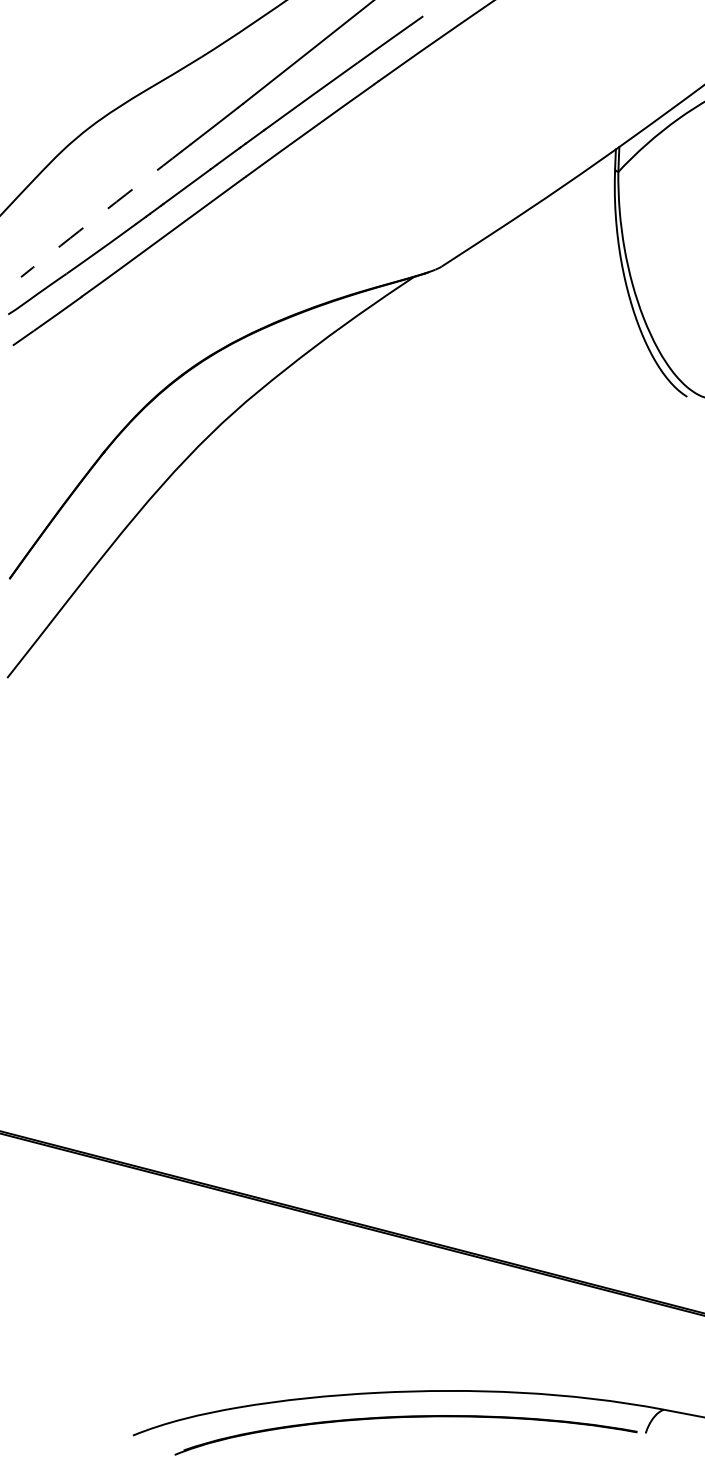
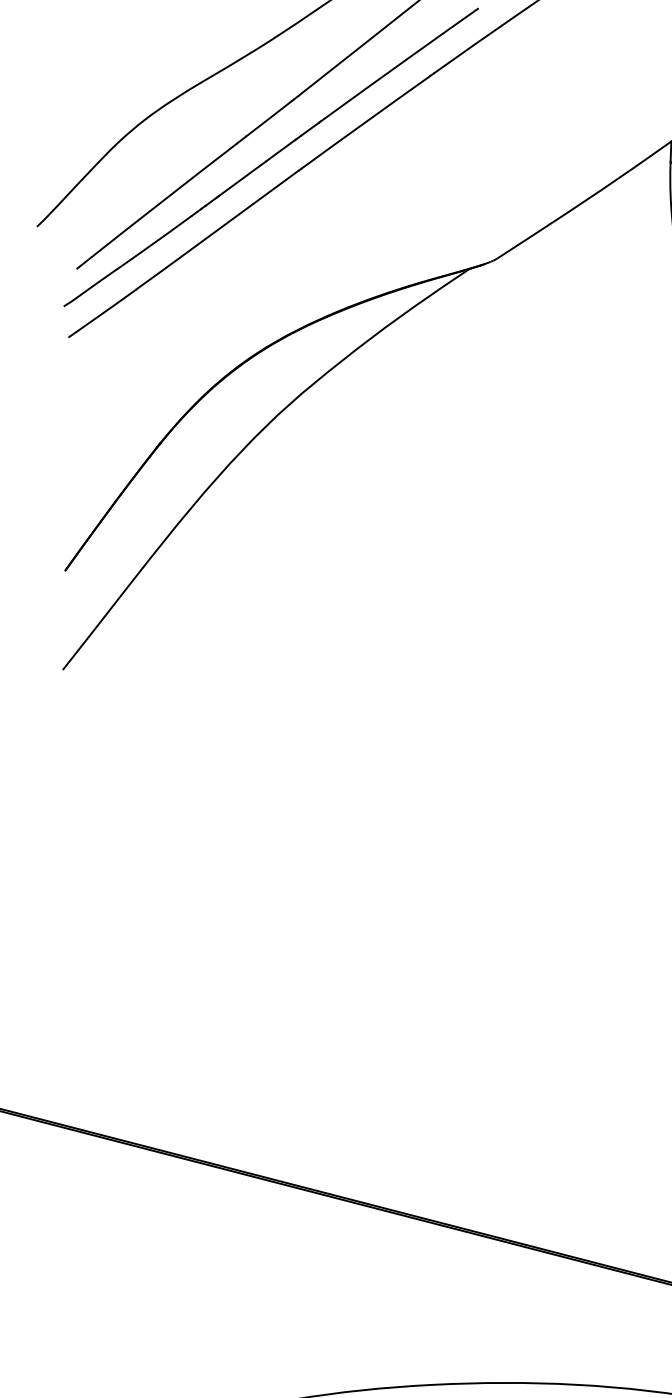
arc: (107, 209) -> (163, 201), dashed -> solid

